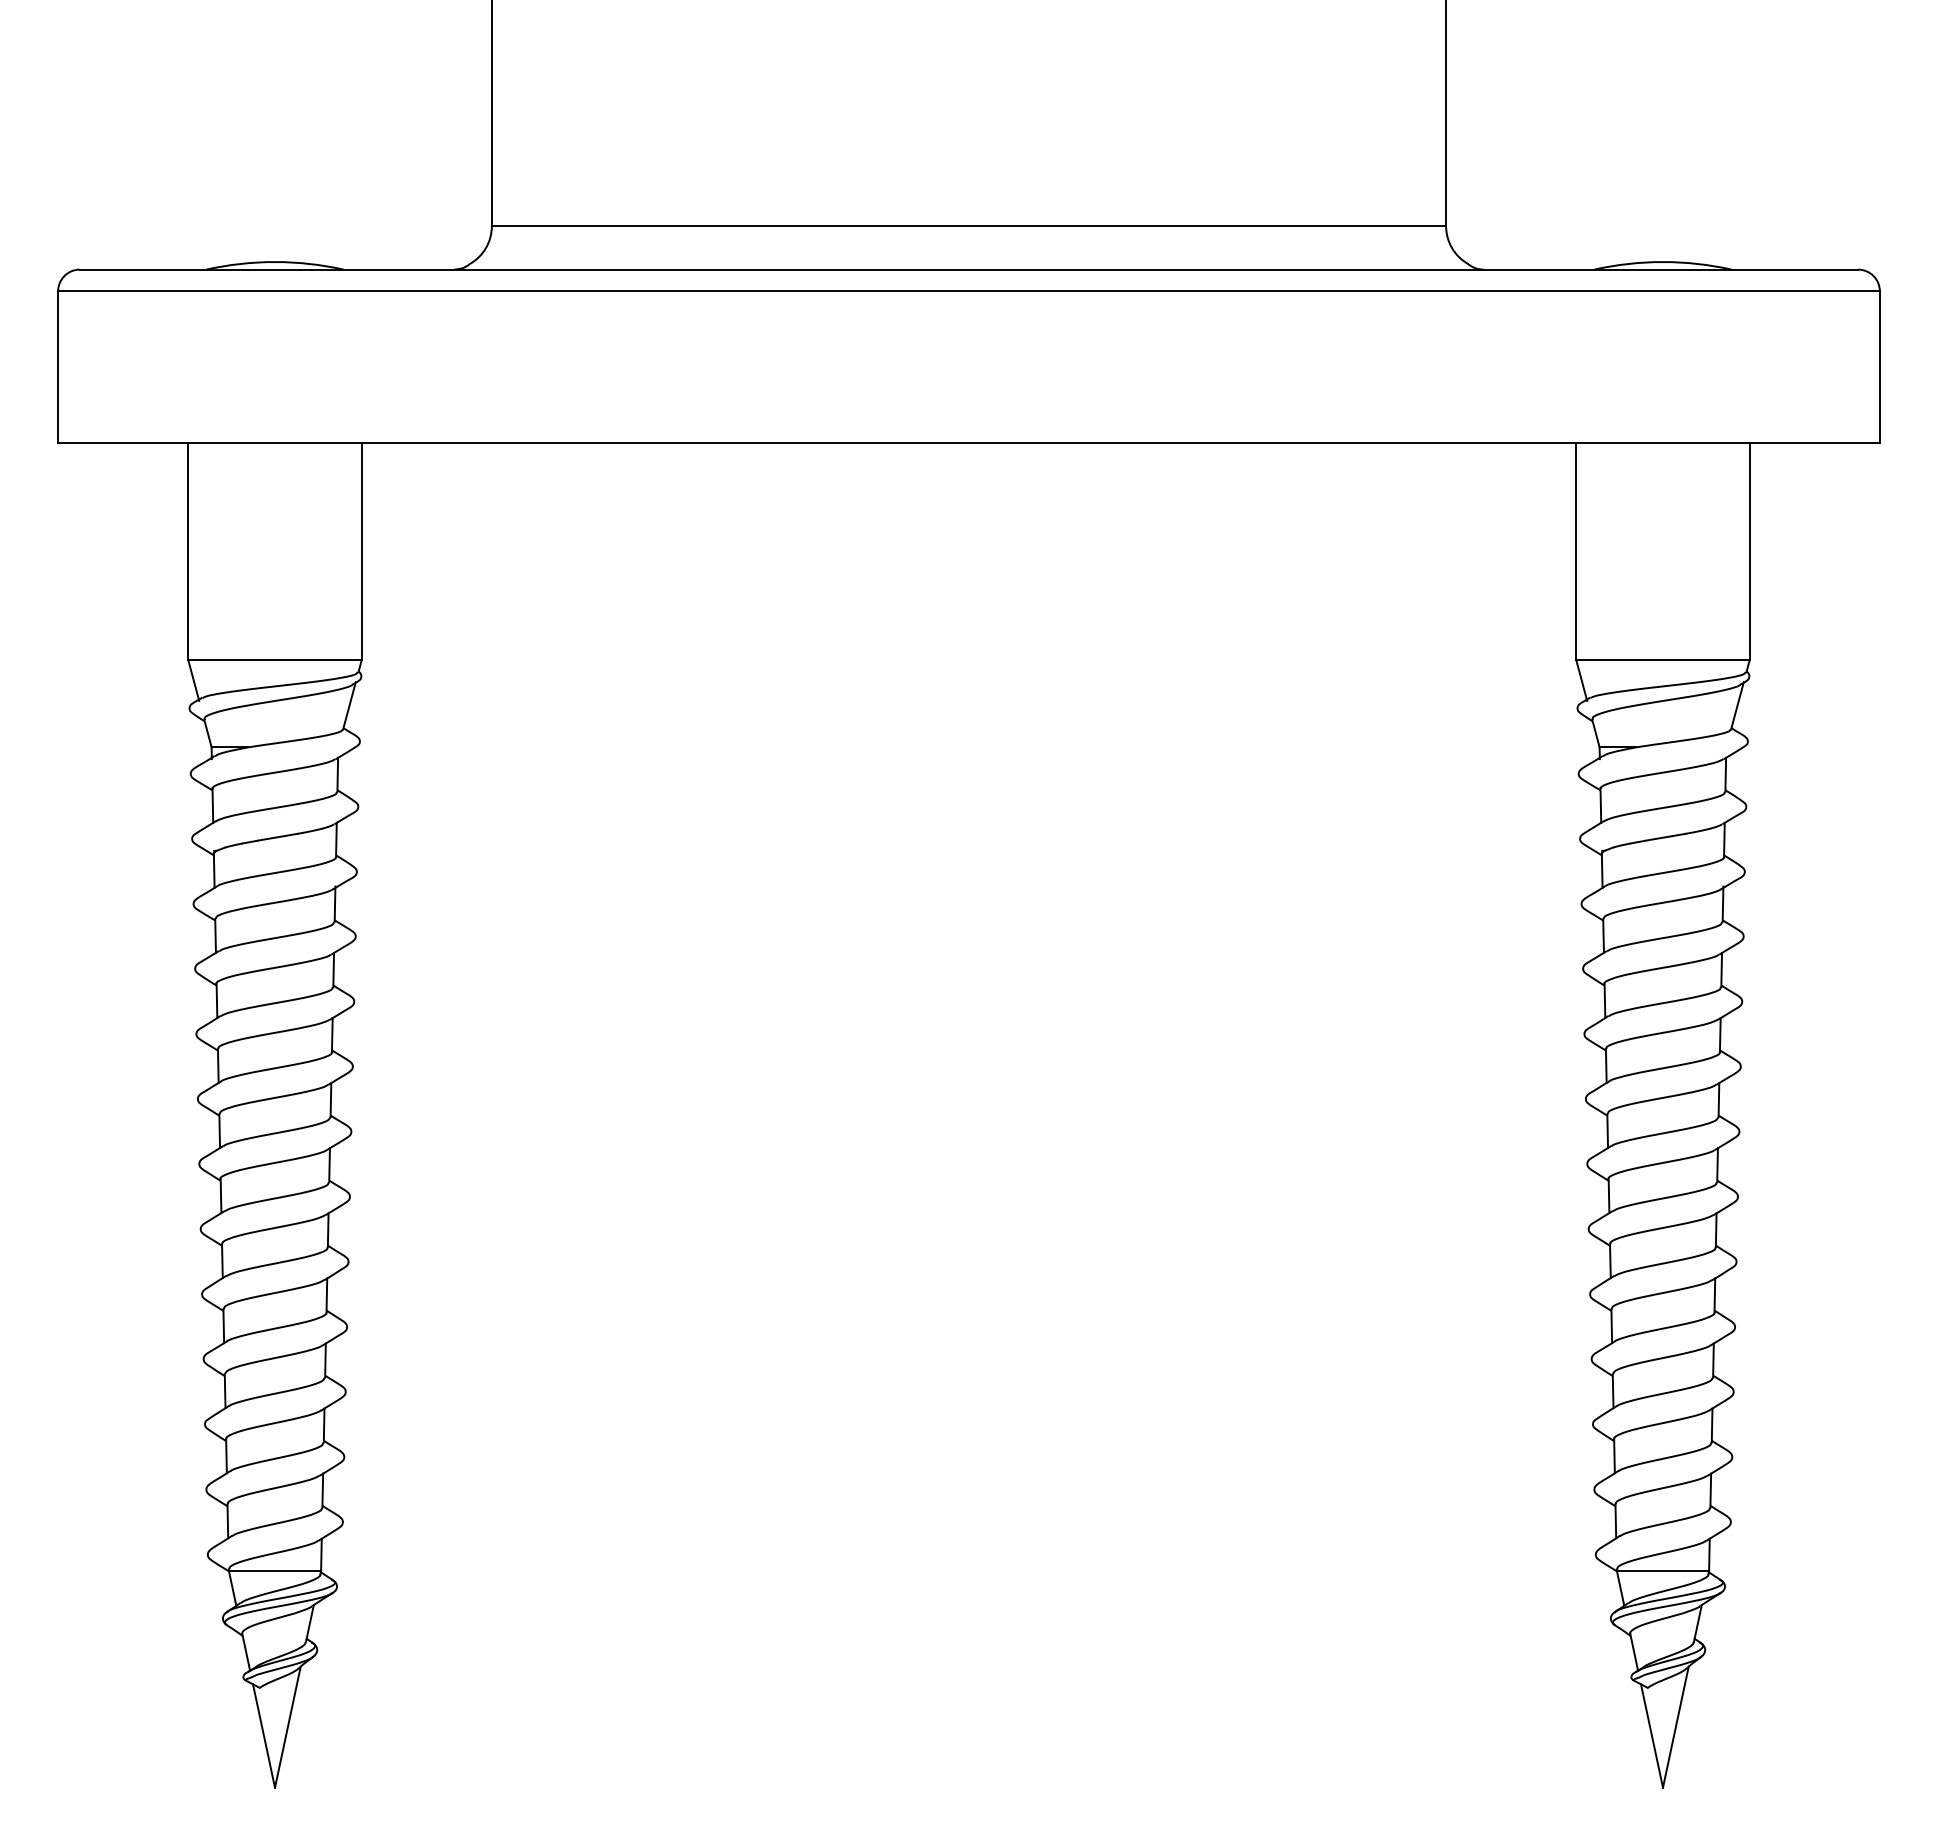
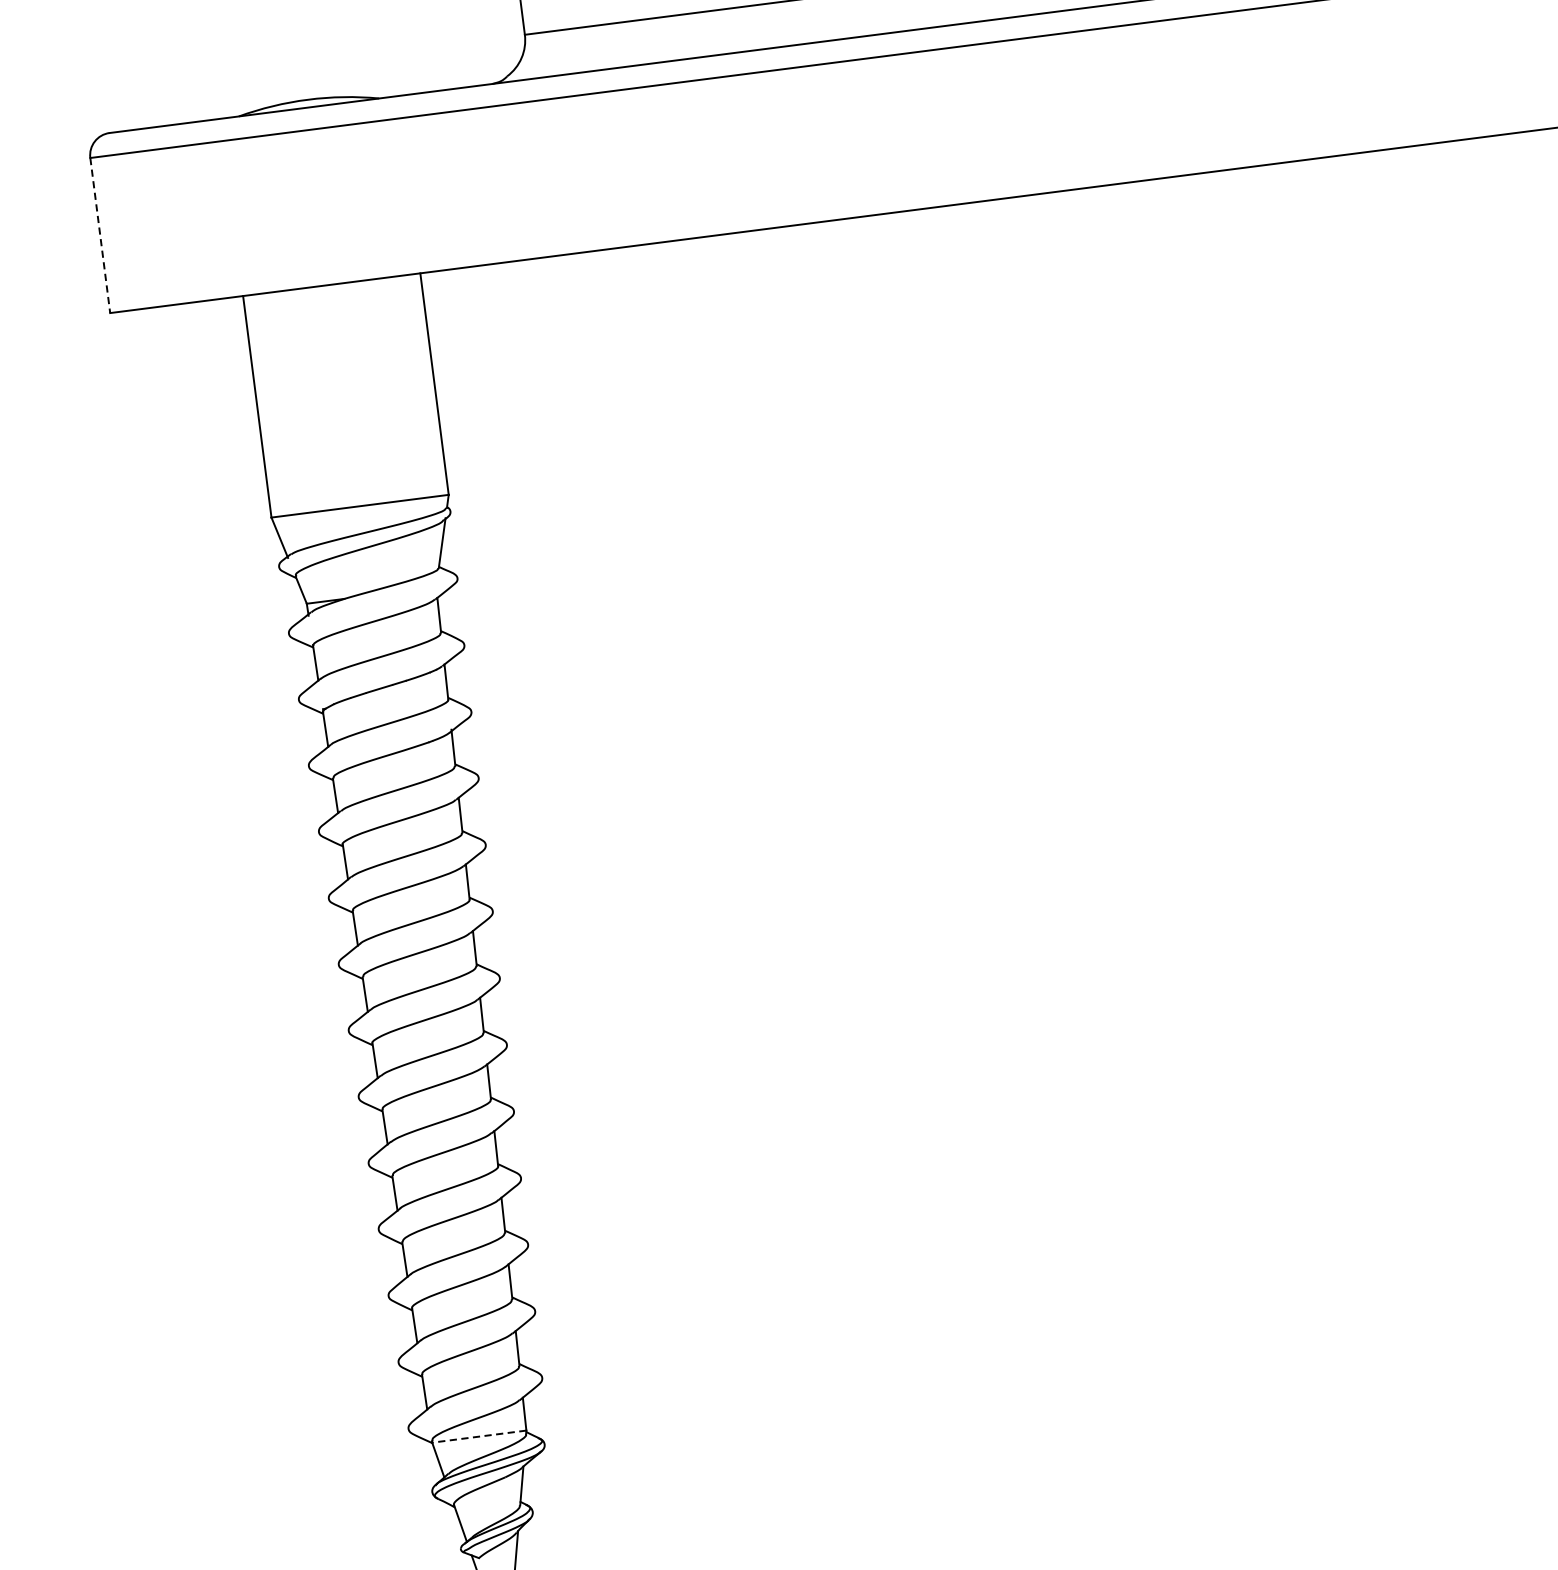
line: (58, 367) -> (100, 235), solid -> dashed
line: (274, 1570) -> (478, 1436), solid -> dashed

